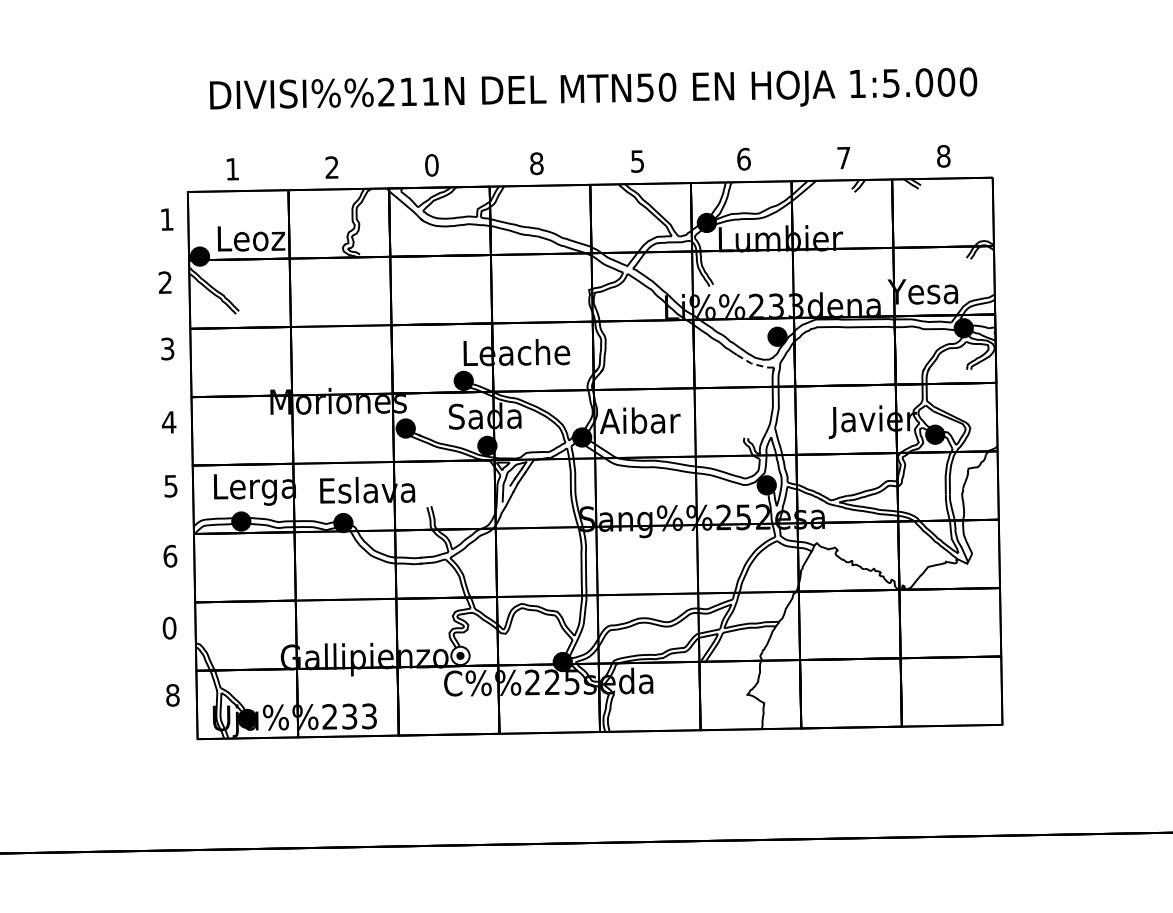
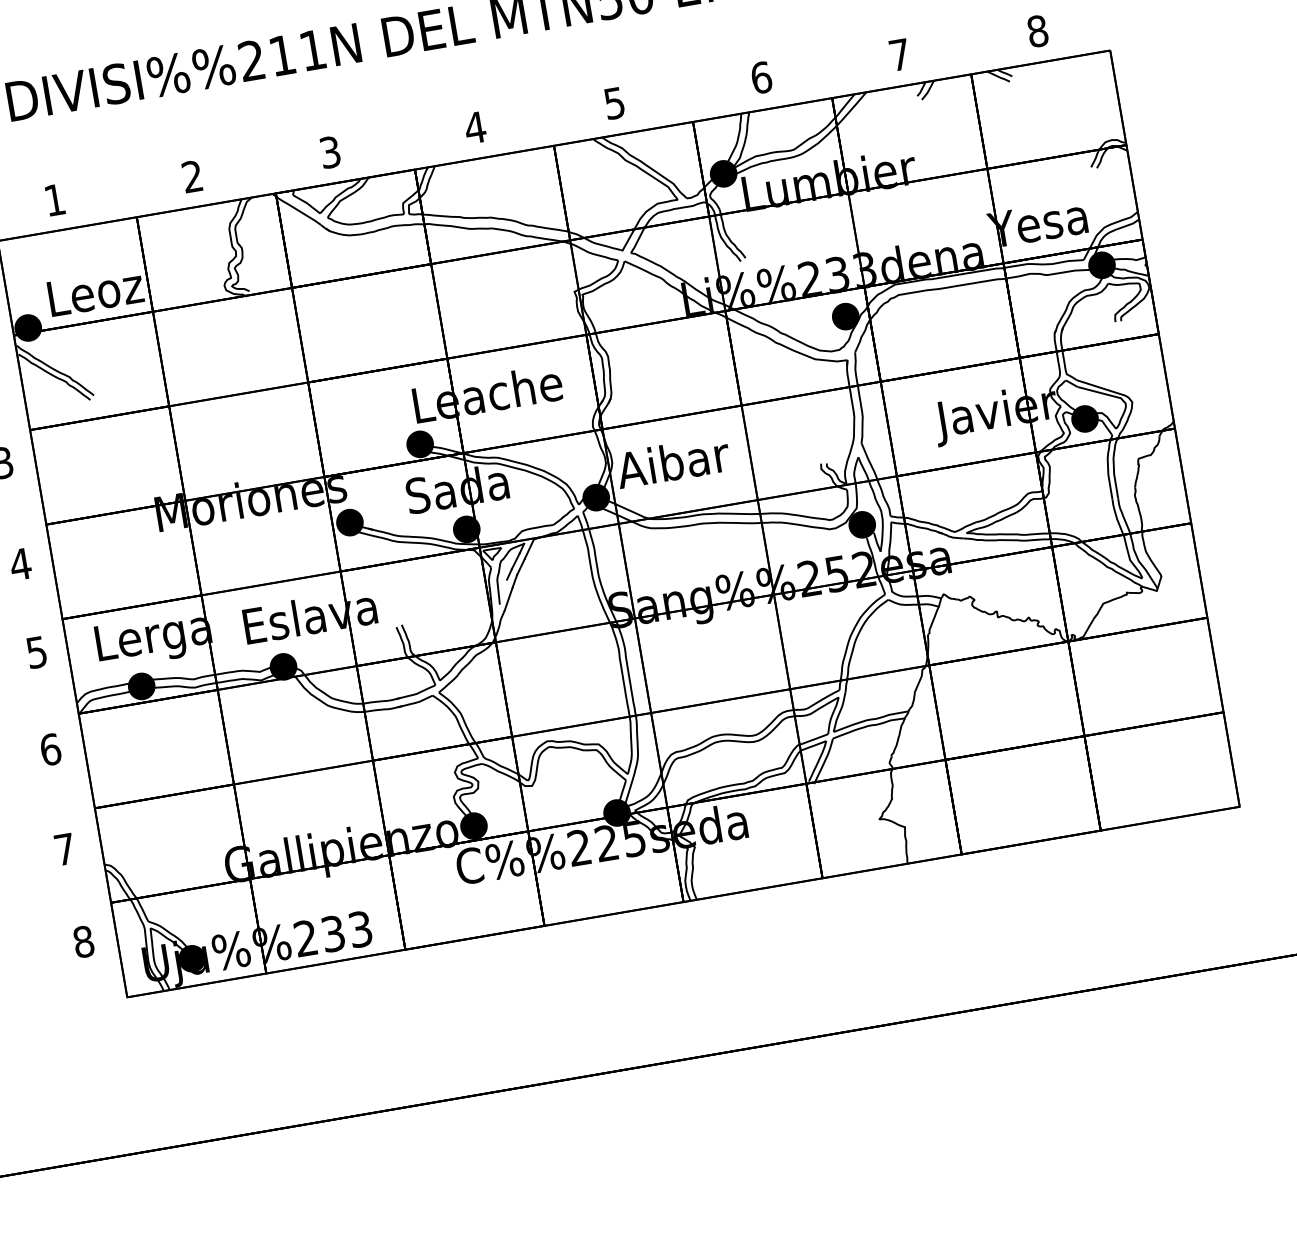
text: (536, 163) -> (474, 127), 8 -> 4
text: (431, 165) -> (329, 152), 0 -> 3
line: (754, 364) -> (819, 359), dashed -> solid
text: (169, 627) -> (64, 848), 0 -> 7
fill: (460, 655) -> (473, 825), added

